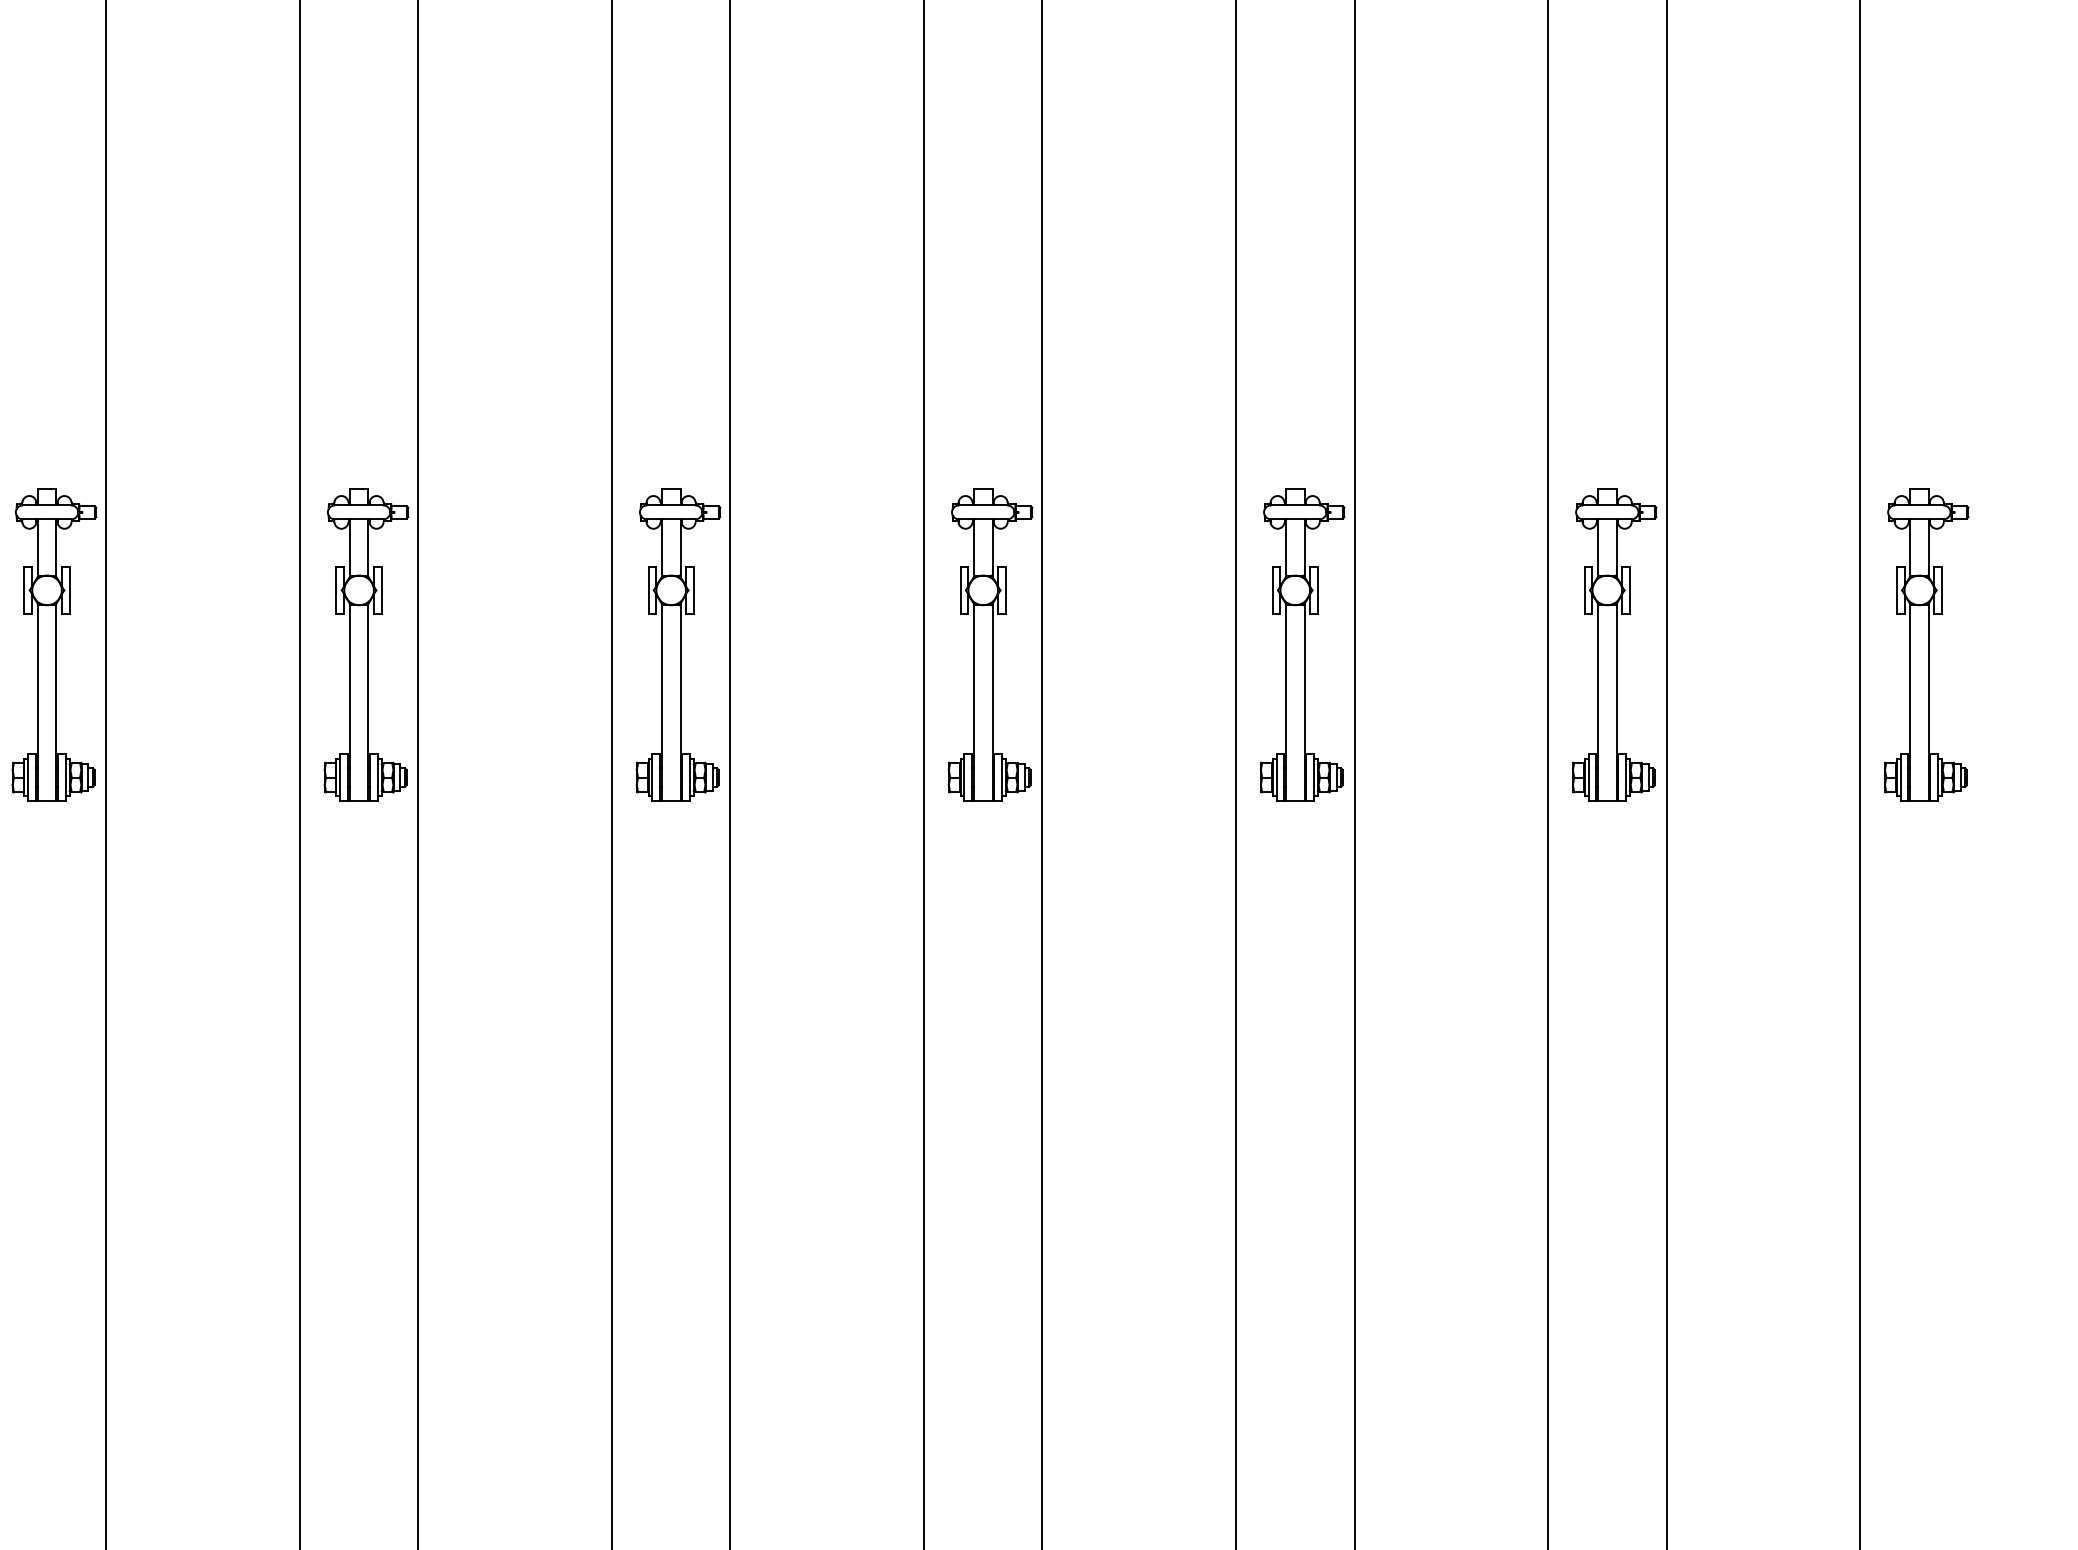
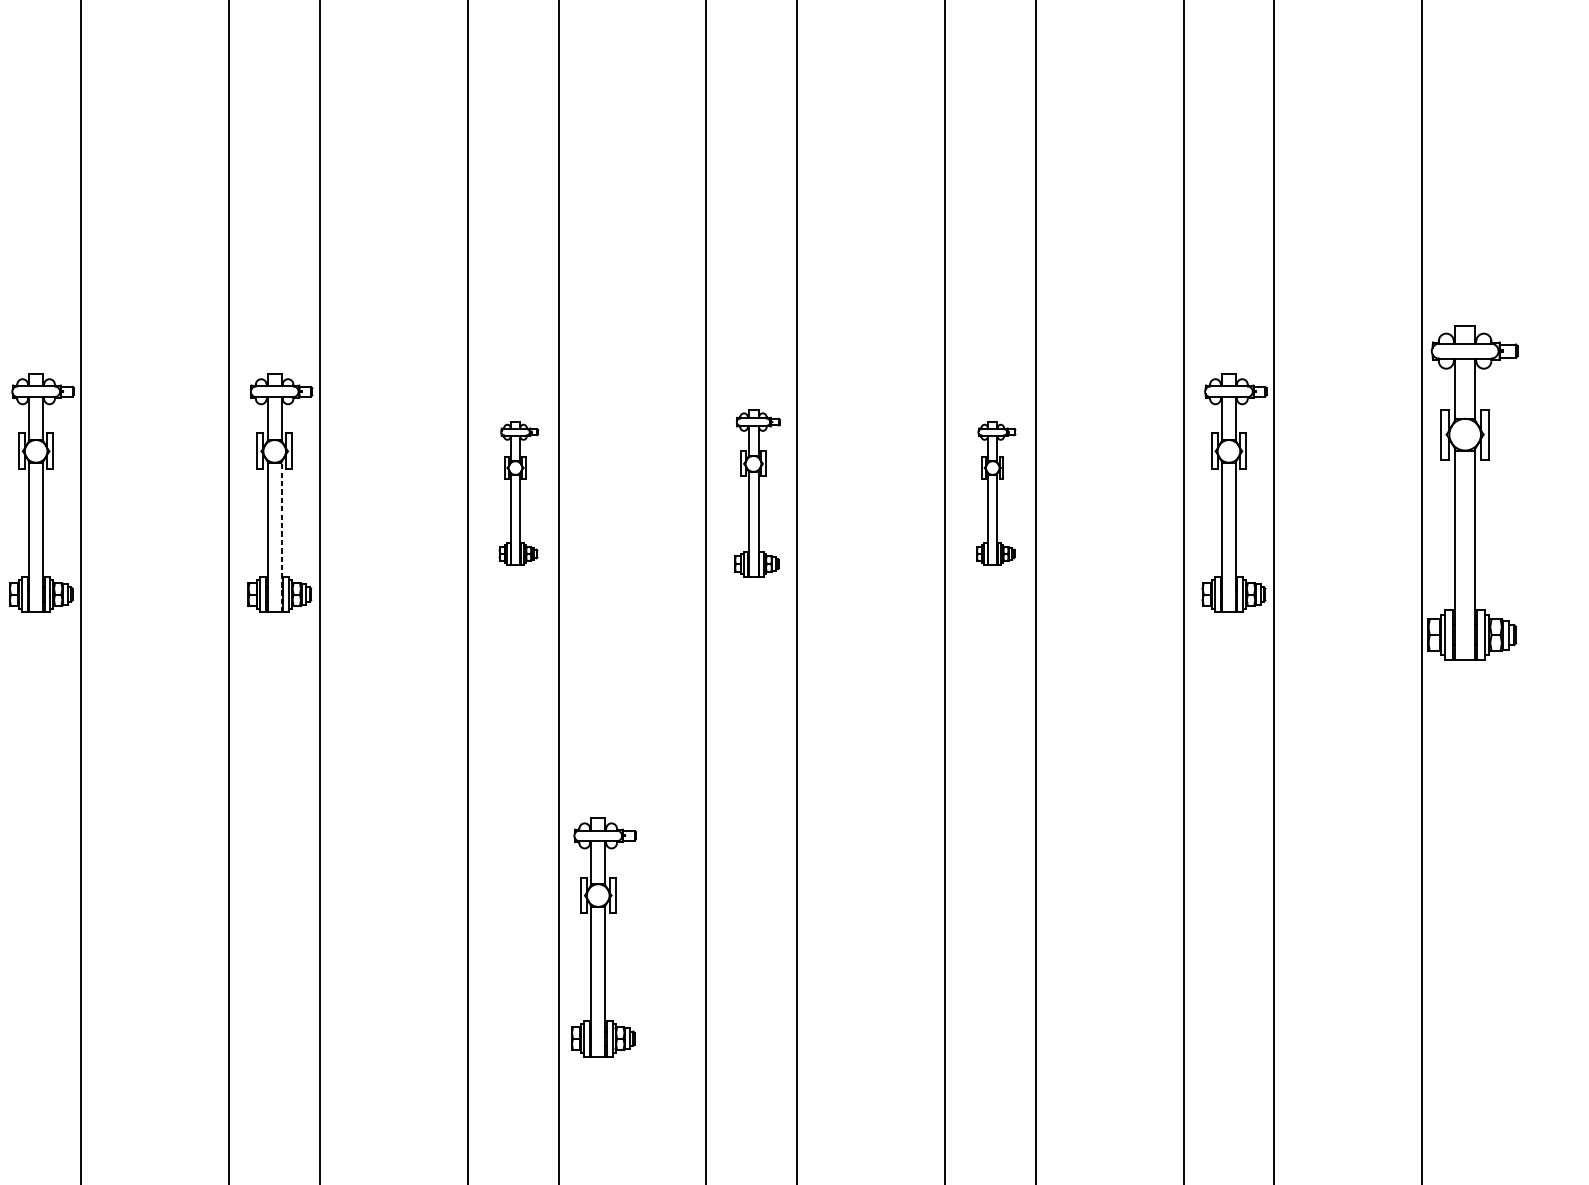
part: (678, 644) -> (518, 492), size x0.6
part: (990, 644) -> (757, 492), size x0.7
part: (1302, 644) -> (995, 492), size x0.6
part: (1926, 644) -> (1472, 492), size x1.4
line: (368, 702) -> (281, 537), solid -> dashed
part: (789, 1225) -> (603, 936), added

